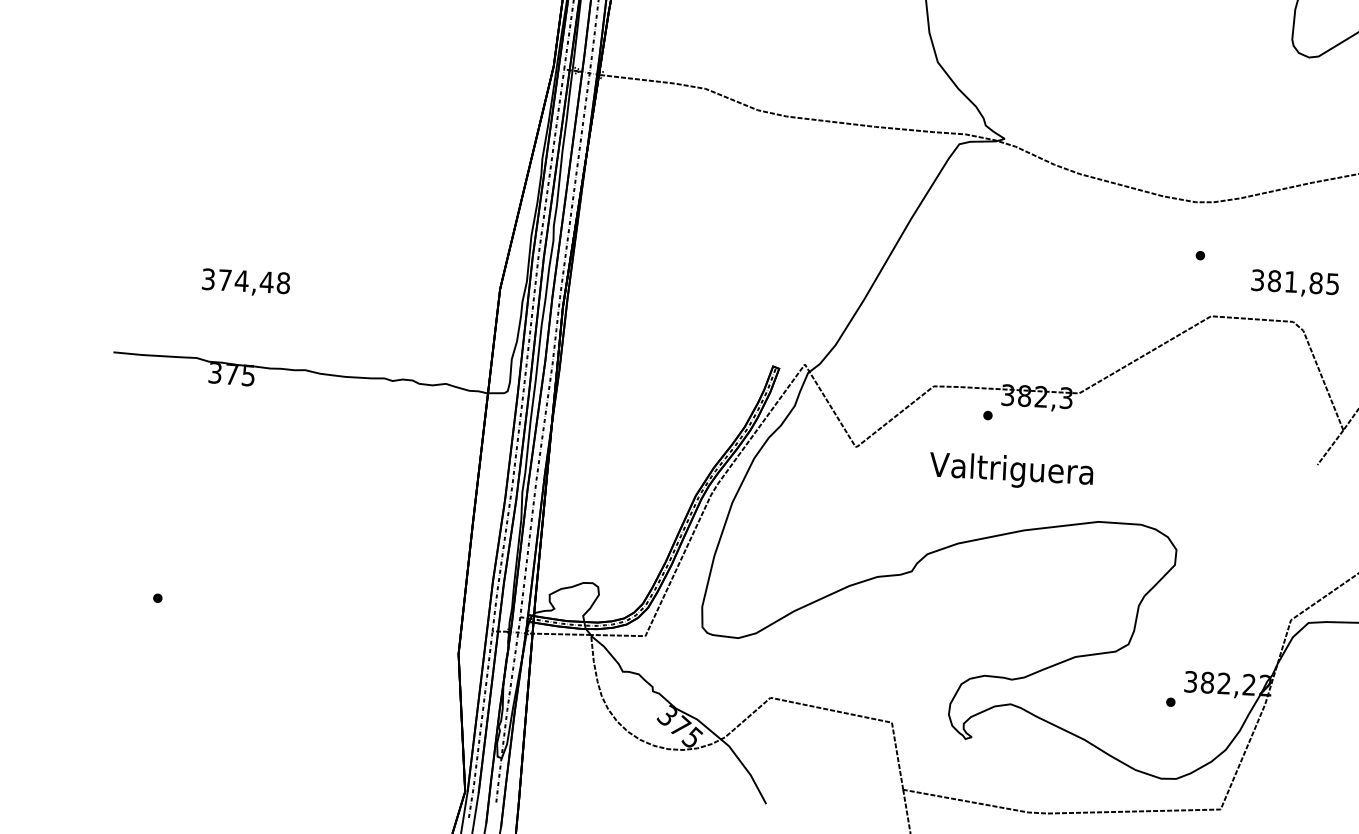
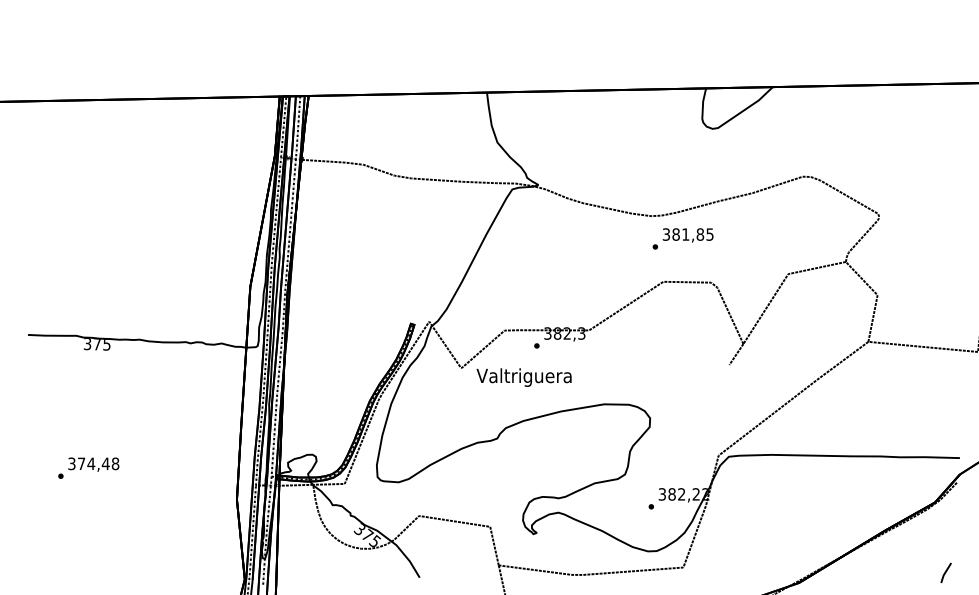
text: (245, 282) -> (93, 464), moved
text: (1294, 283) -> (687, 235), moved
text: (1010, 471) -> (523, 377), moved

